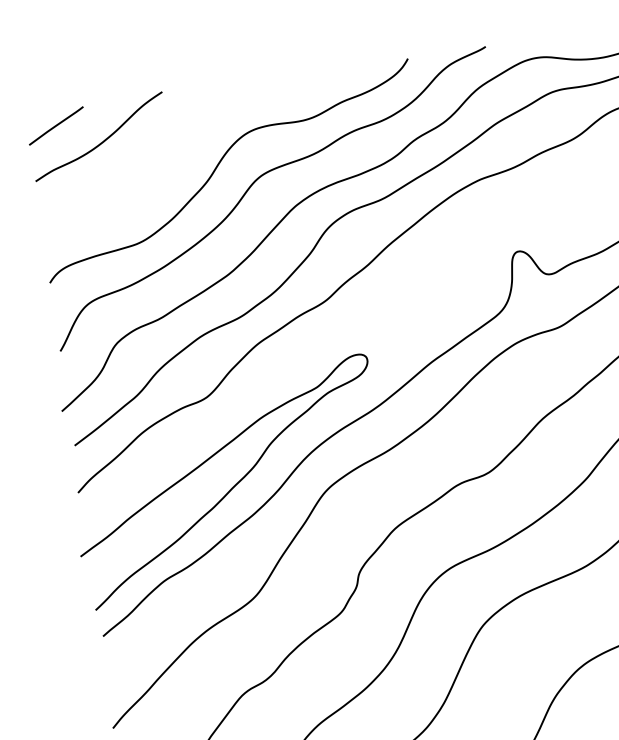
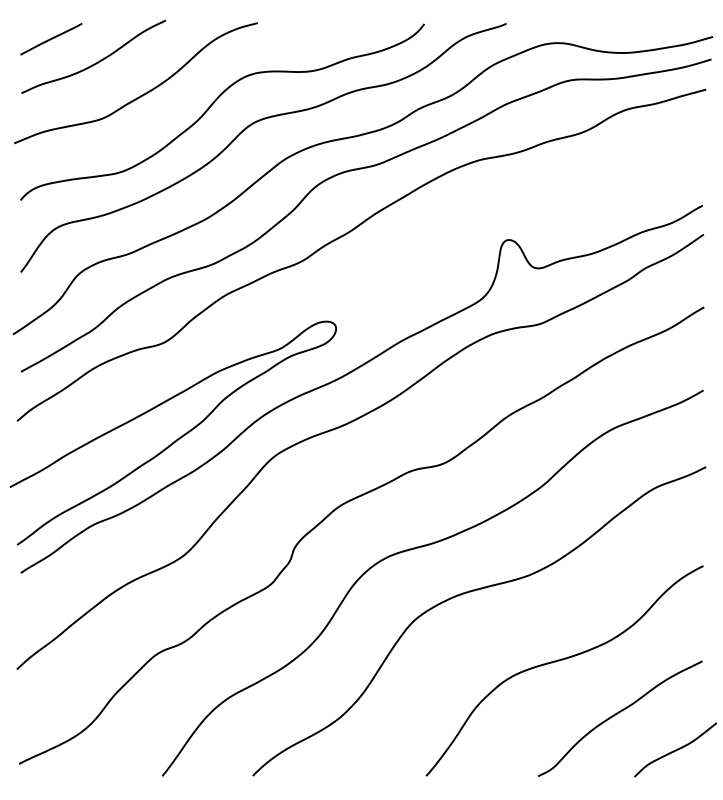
curve: (151, 164) -> (143, 93), added

